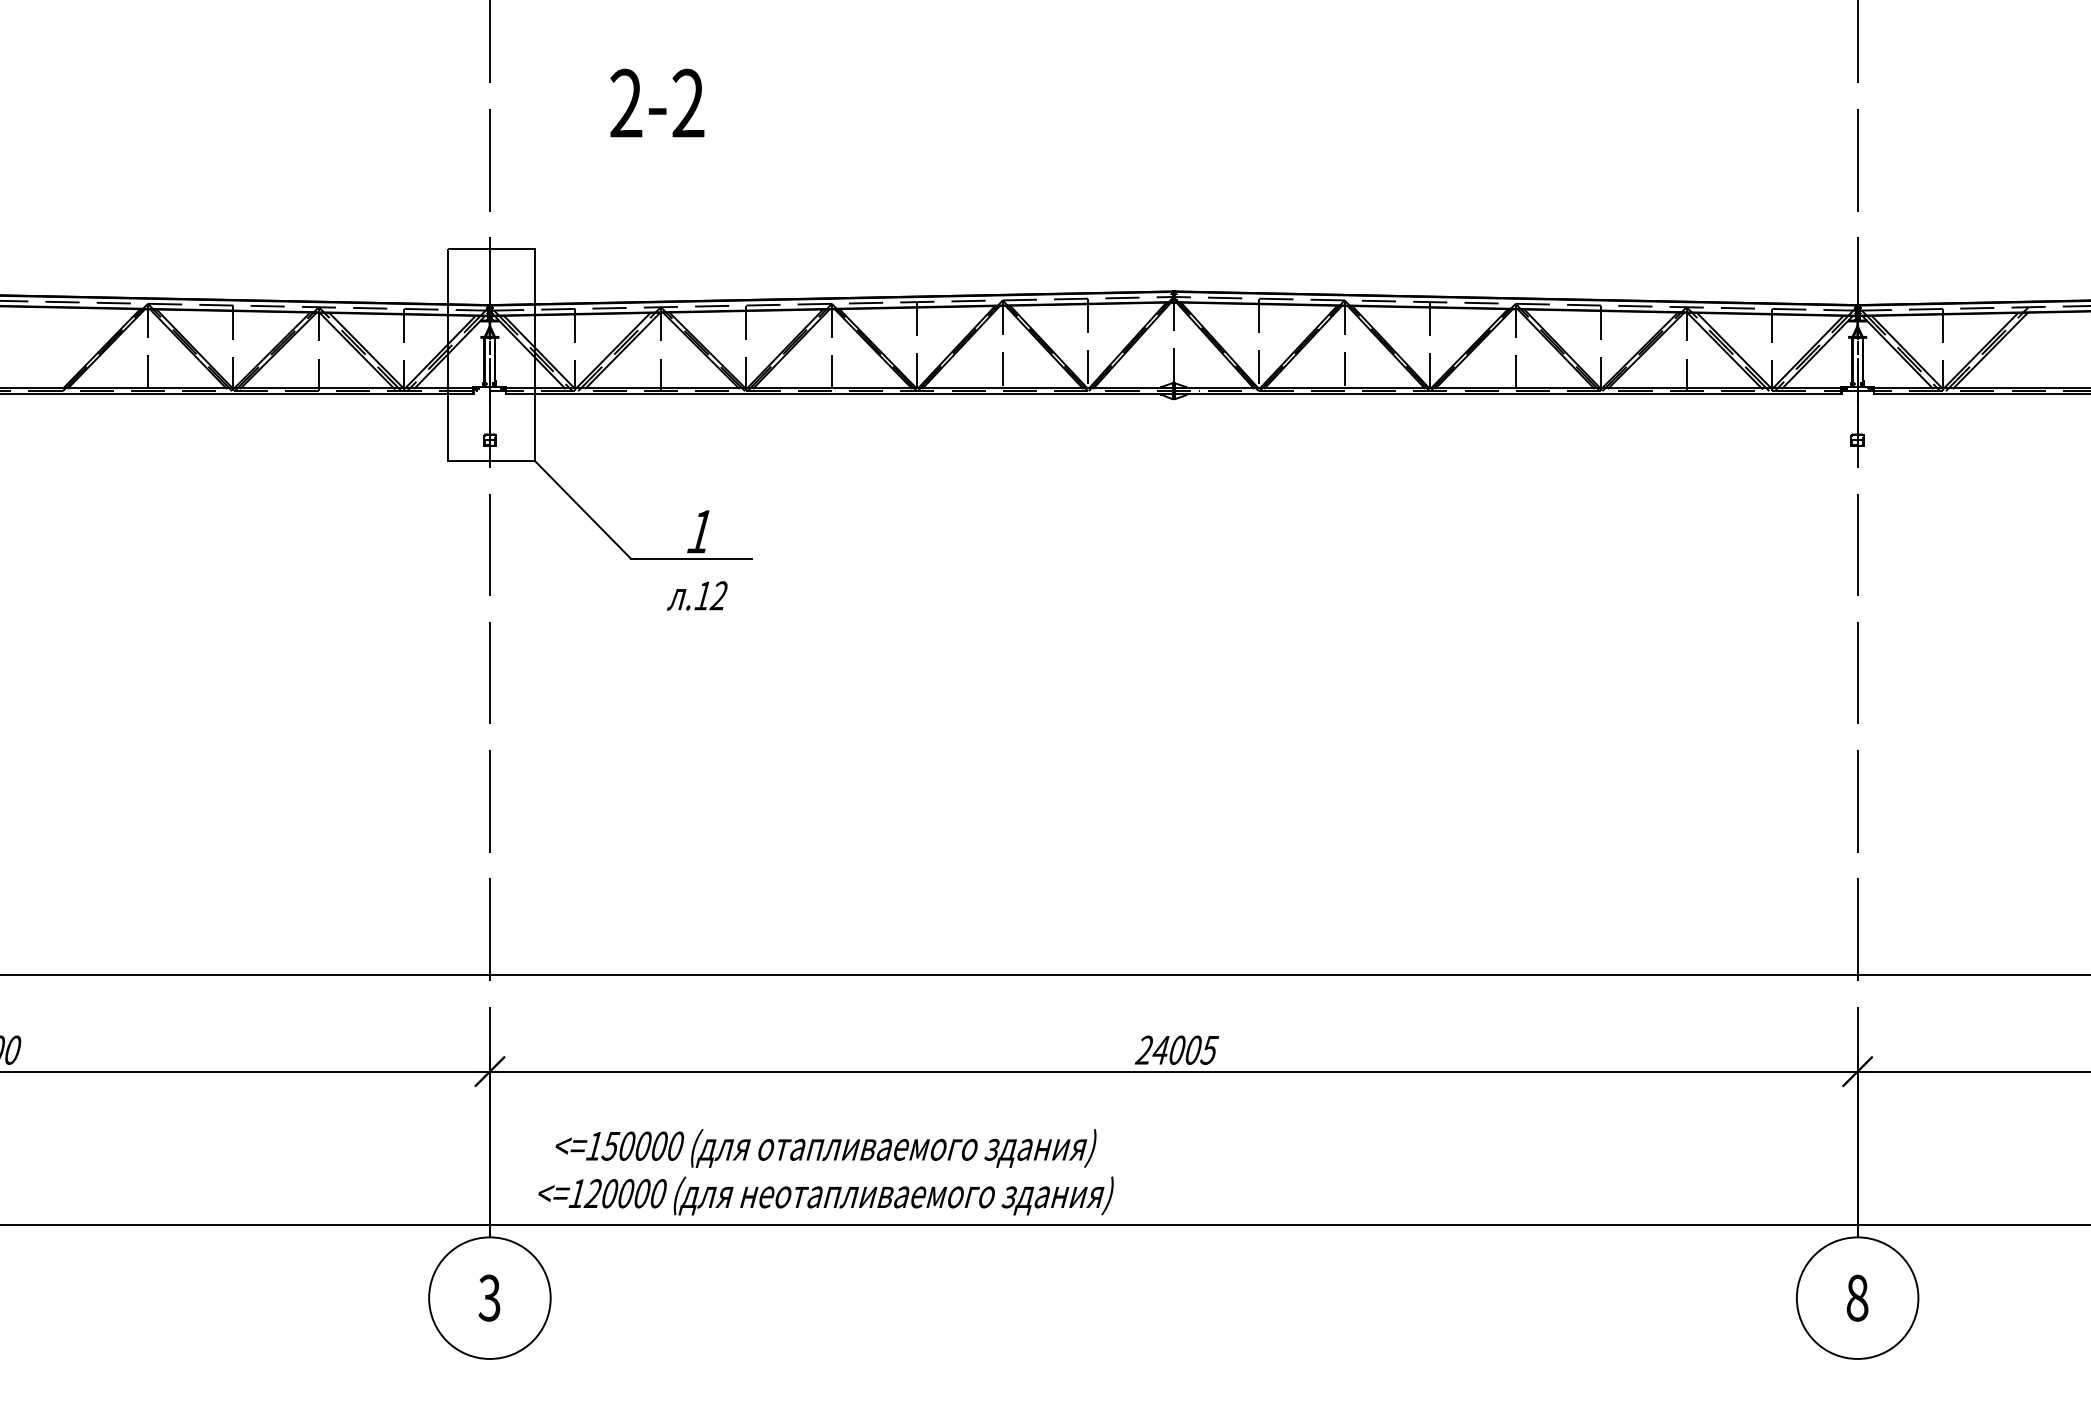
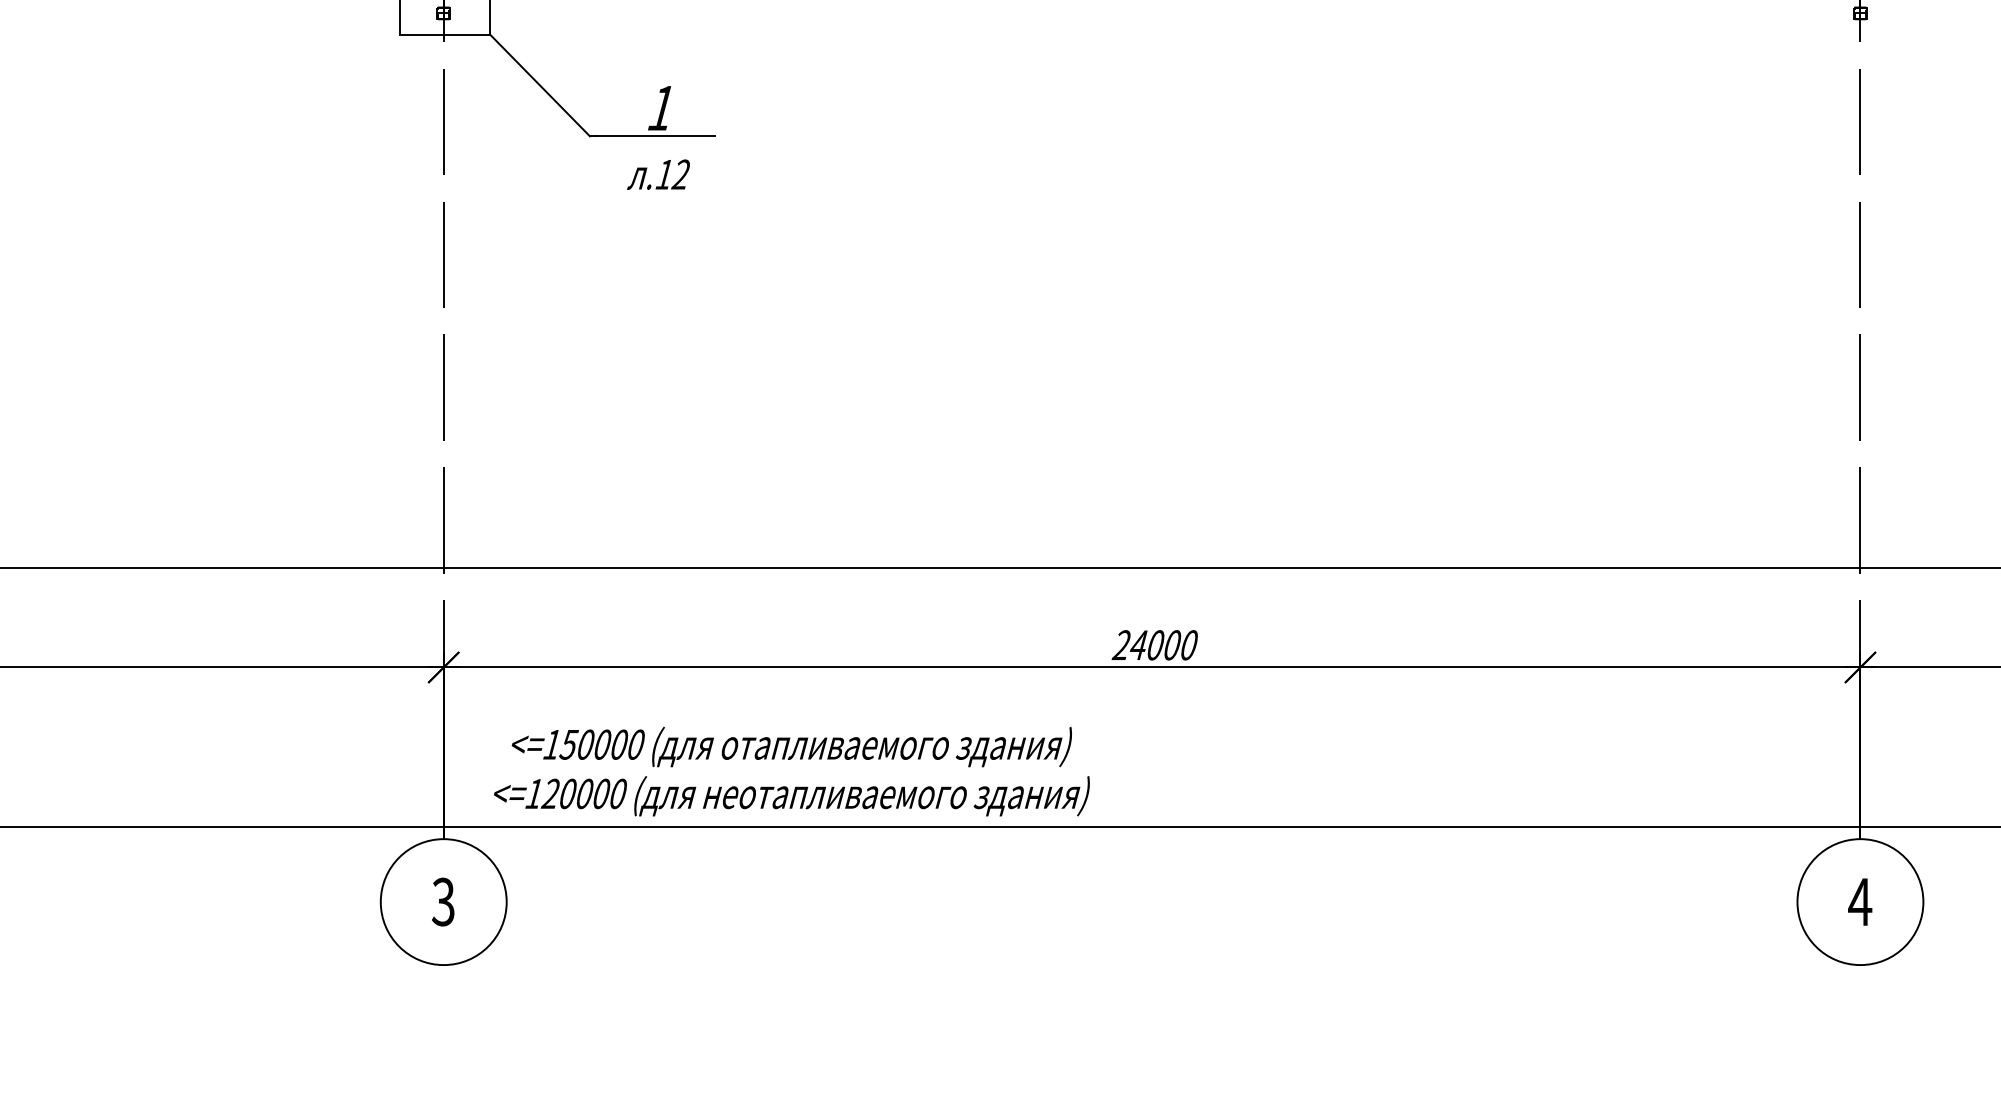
text: (1209, 1049) -> (1189, 644), 24005 -> 24000
text: (1857, 1297) -> (1860, 901), 8 -> 4

